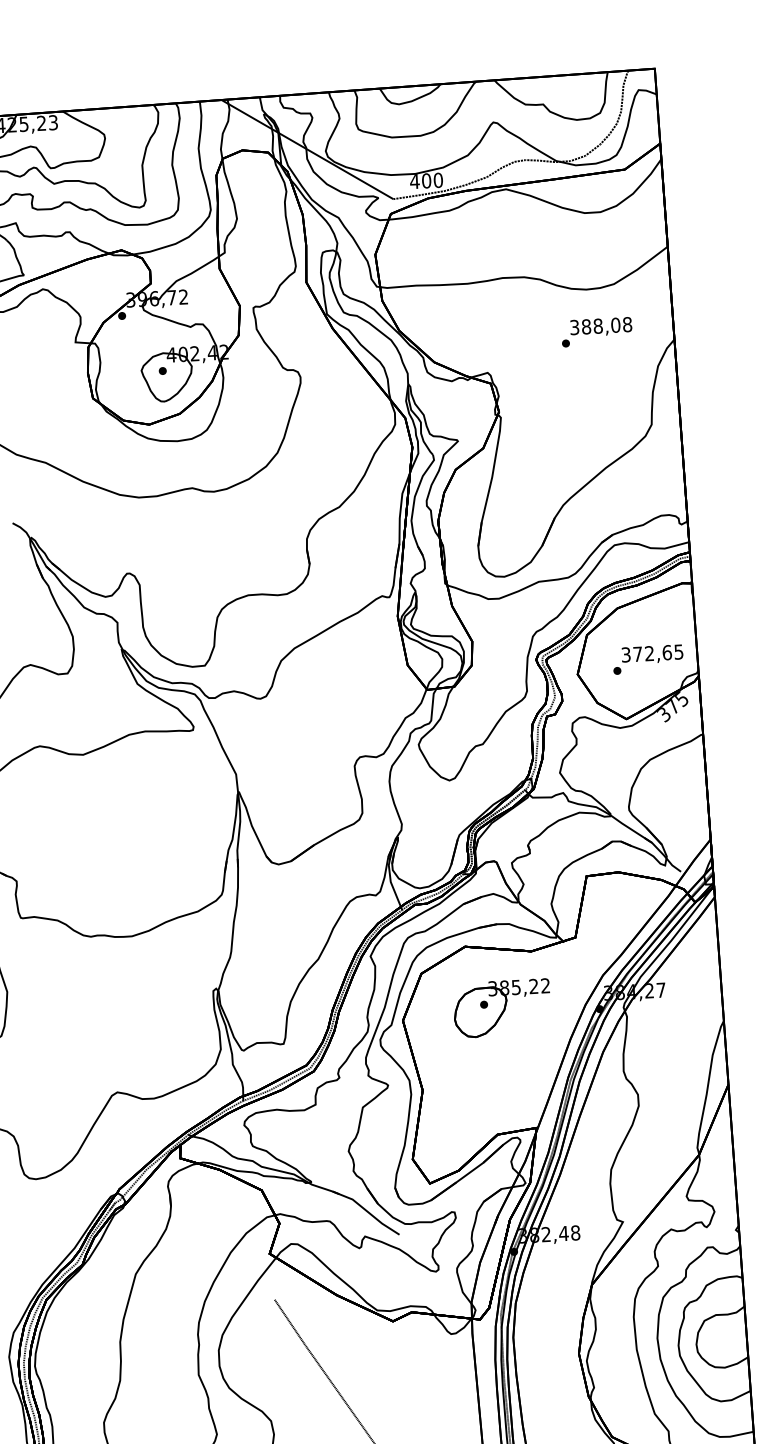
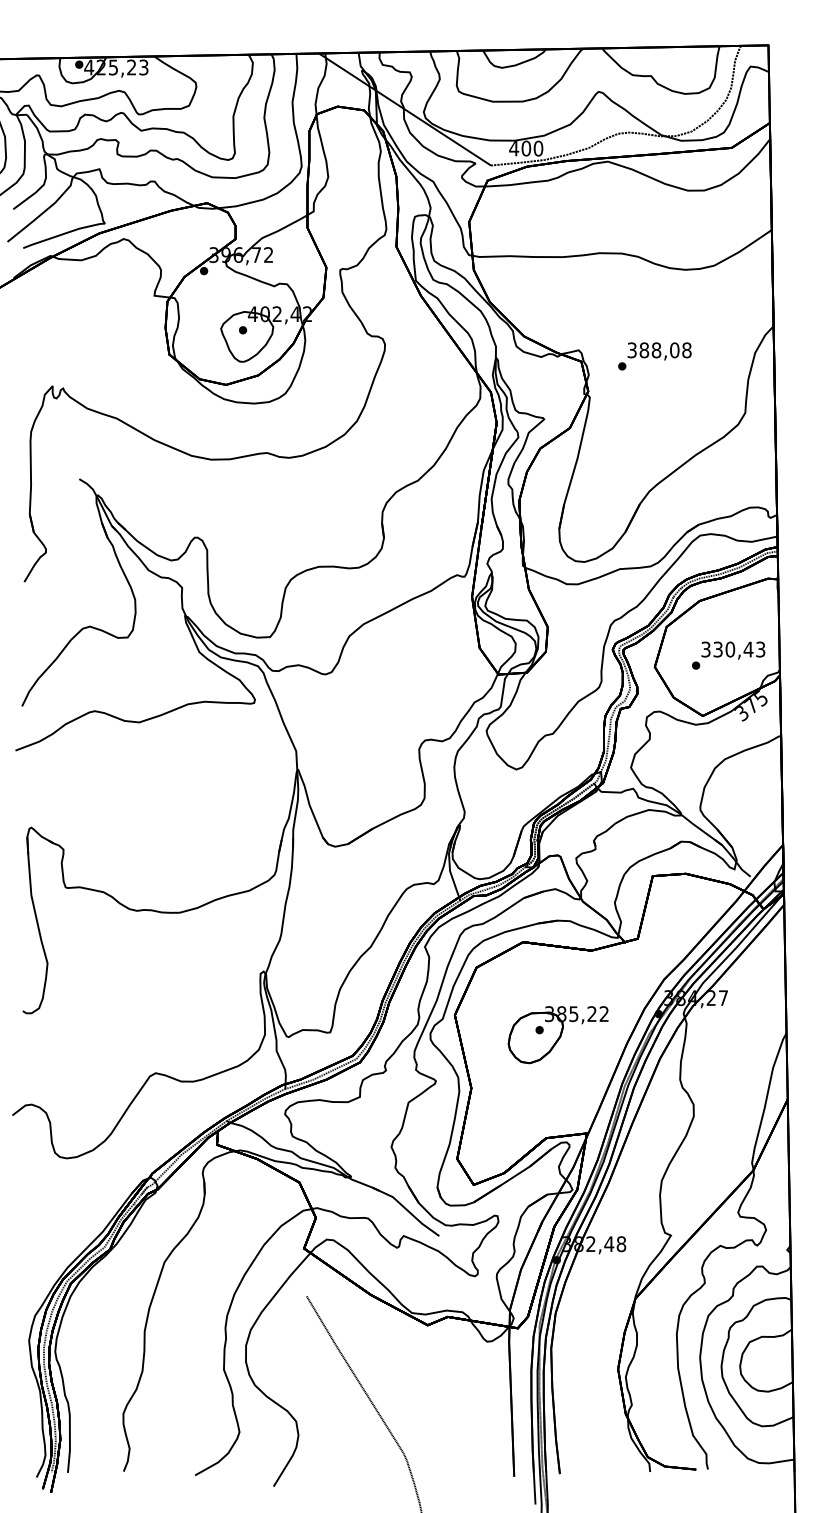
text: (596, 332) -> (654, 356), moved
text: (658, 653) -> (739, 649), 372,65 -> 330,43
part: (501, 1008) -> (557, 1035), moved

